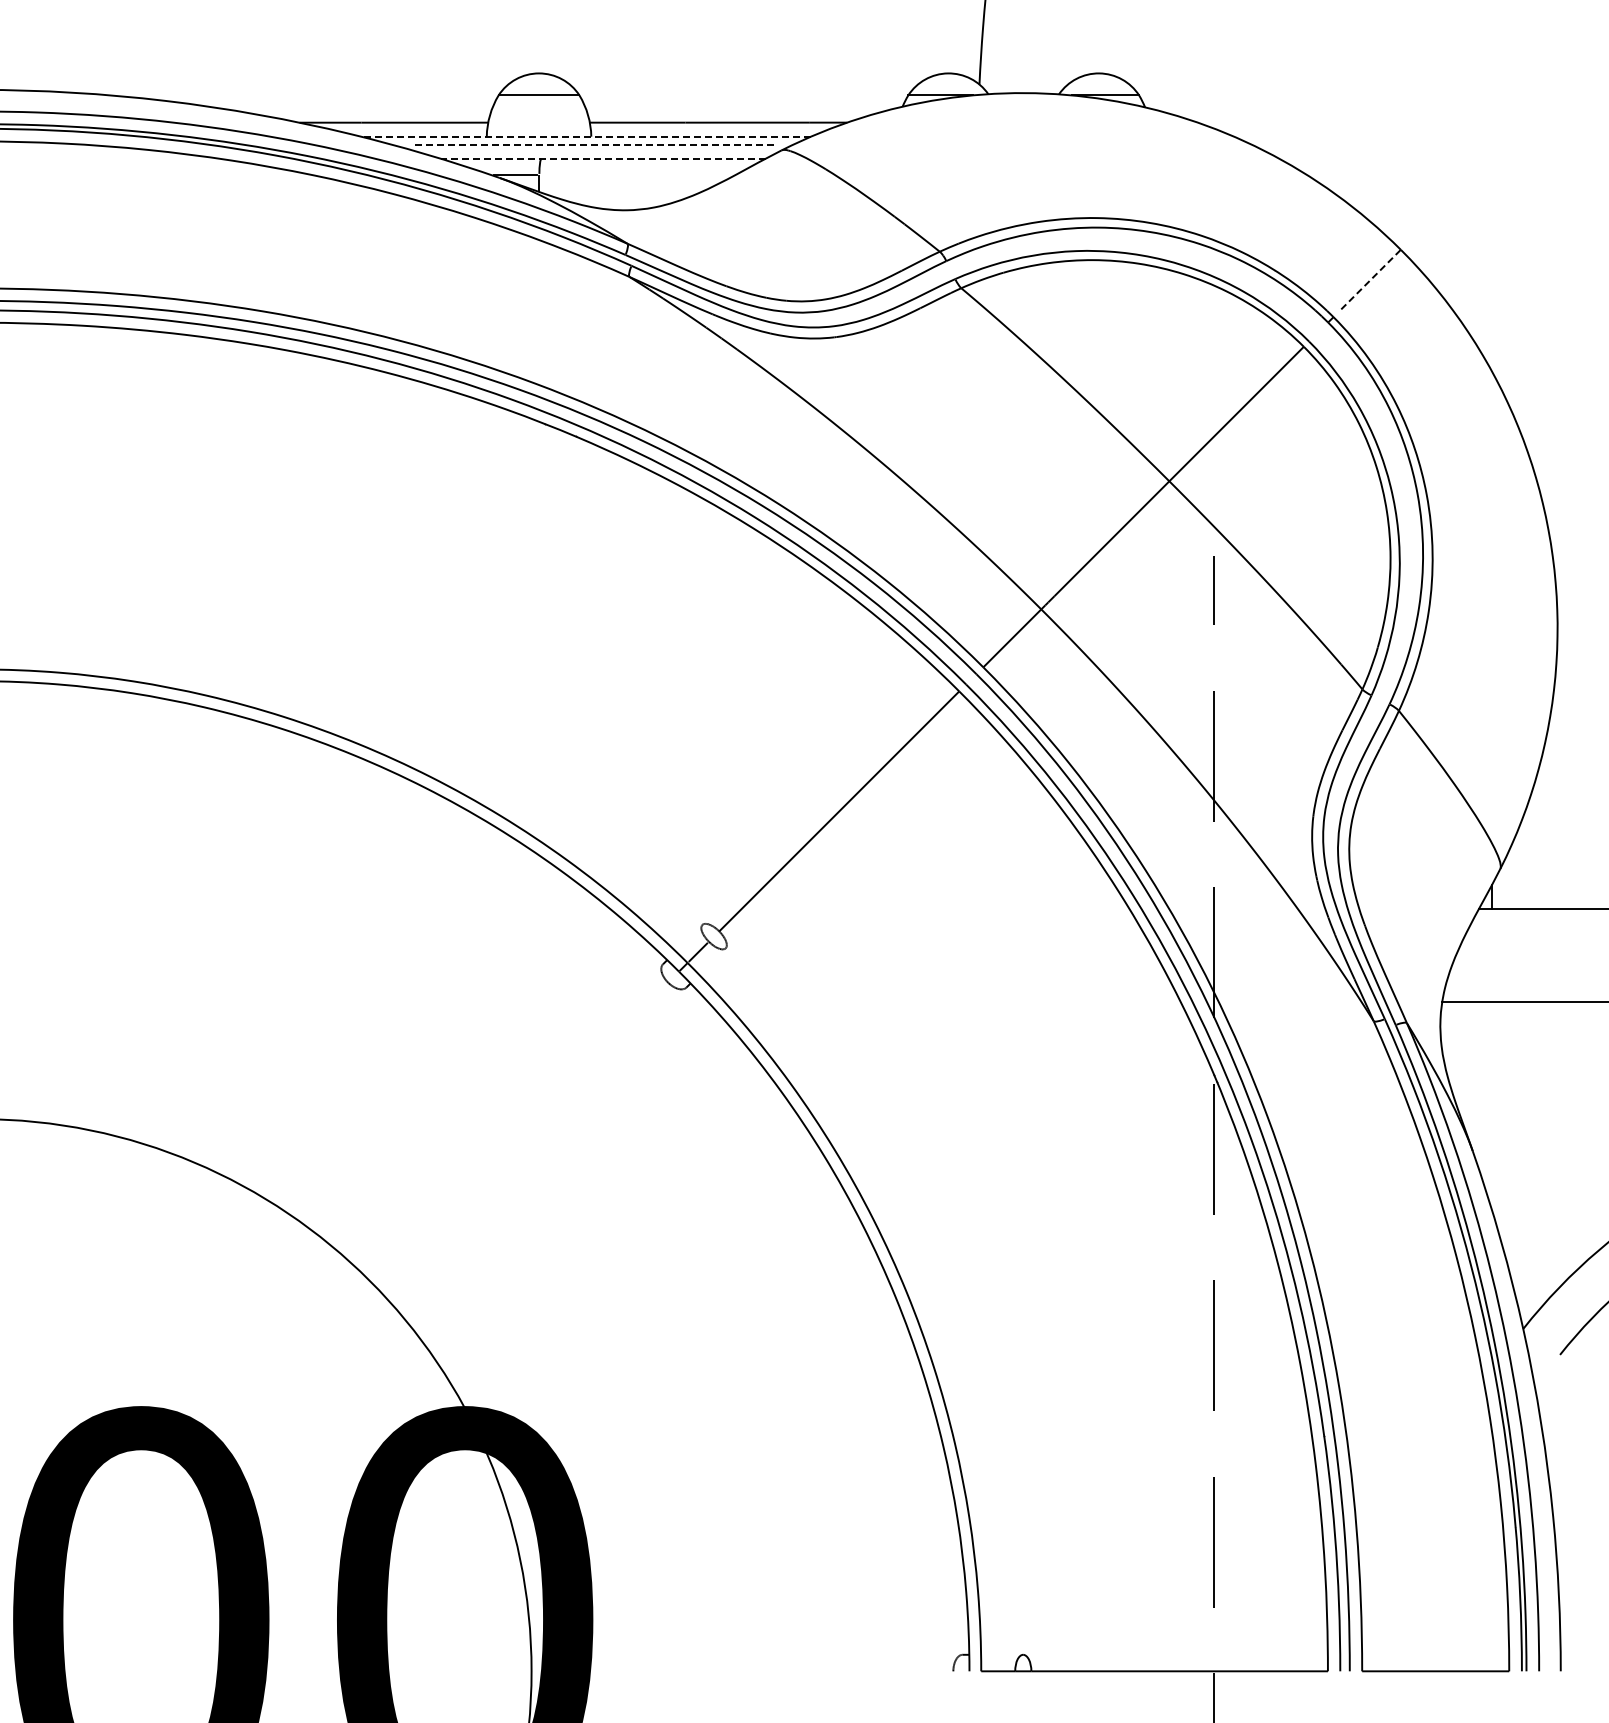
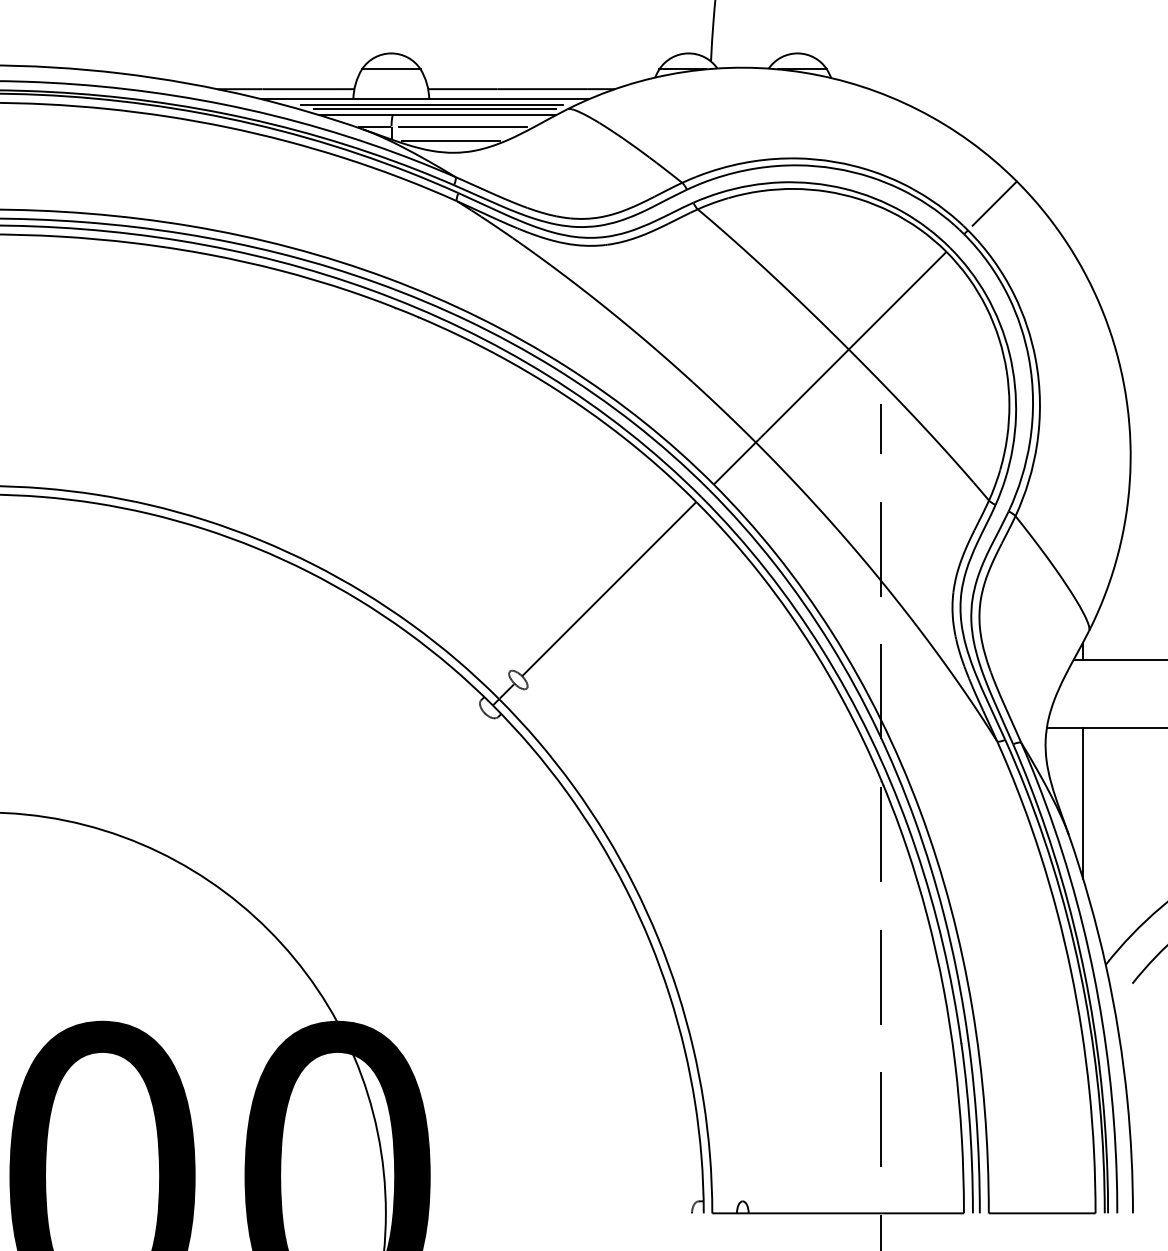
line: (586, 136) -> (425, 99), dashed -> solid
line: (595, 144) -> (432, 105), dashed -> solid
line: (598, 150) -> (434, 109), added
line: (603, 158) -> (438, 115), dashed -> solid
line: (637, 175) -> (462, 127), added
line: (620, 194) -> (450, 141), added
line: (1370, 280) -> (994, 203), dashed -> solid
line: (1492, 1106) -> (1083, 803), added

